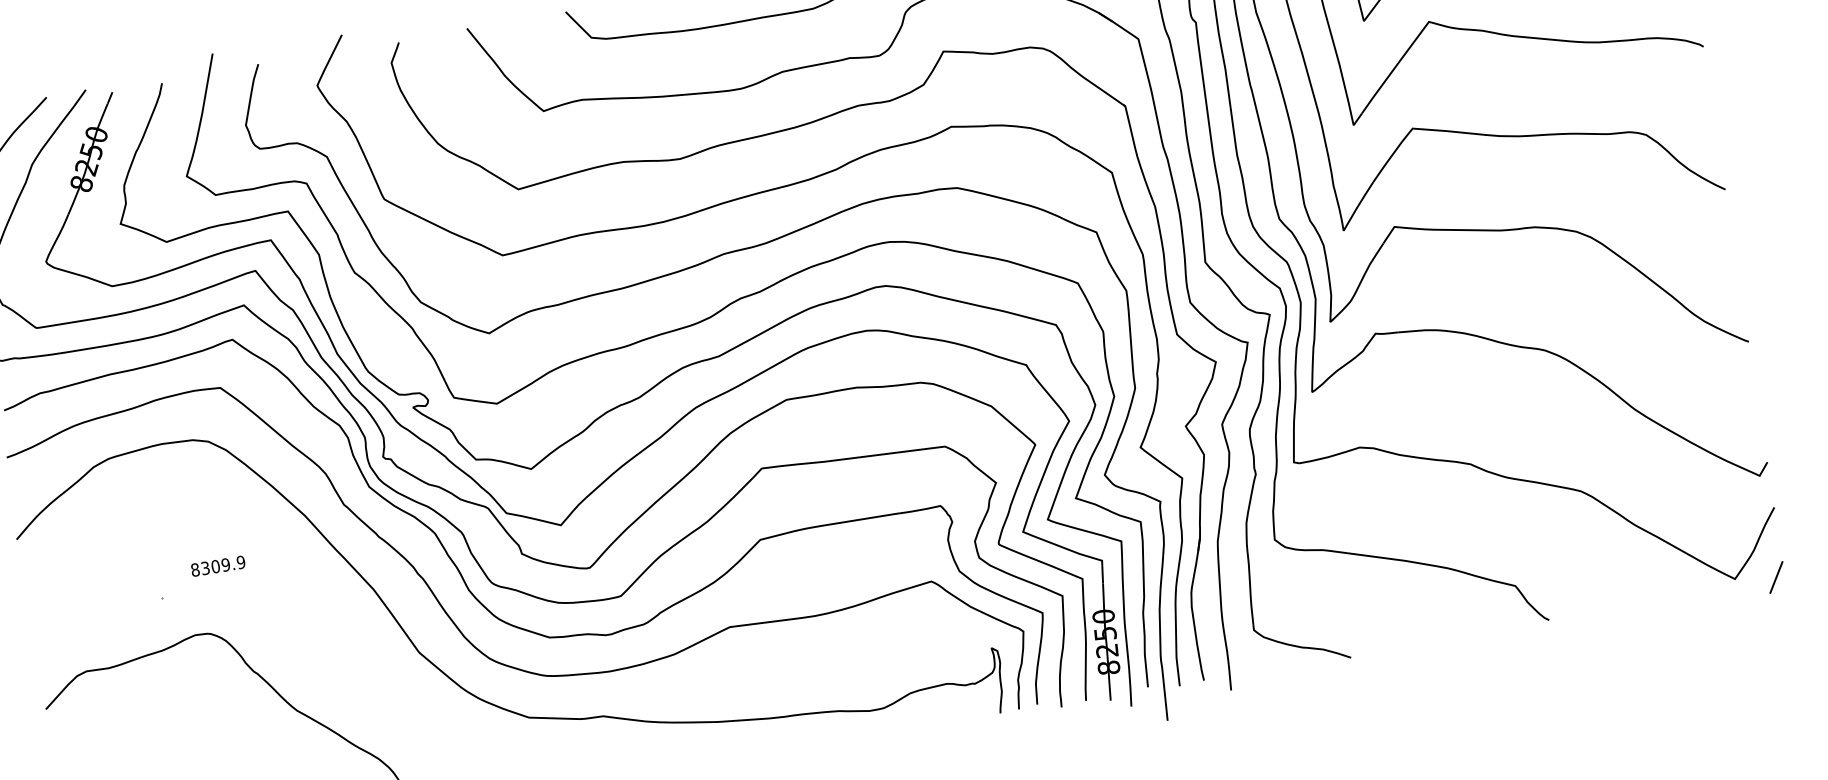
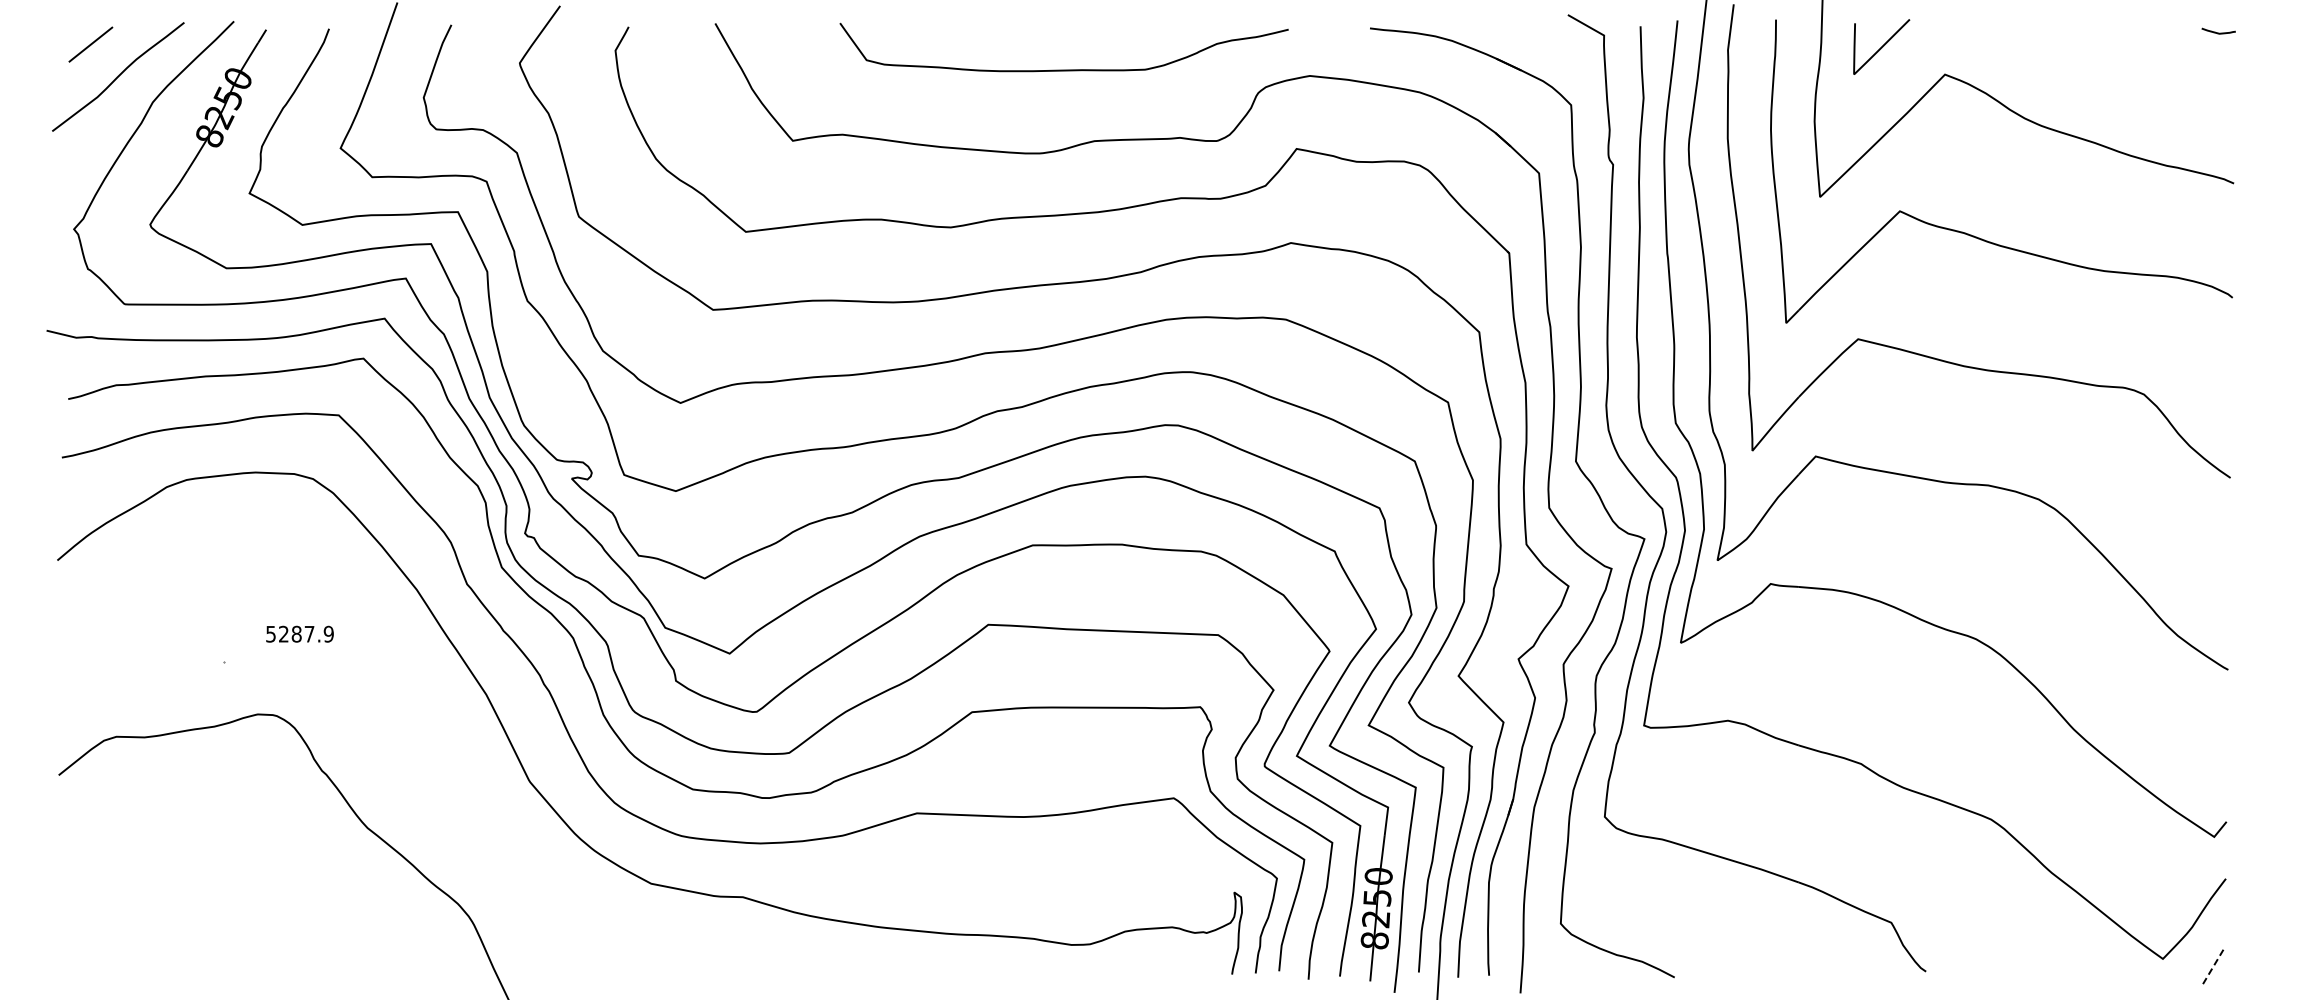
text: (210, 566) -> (290, 633), 8309.9 -> 5287.9
line: (1776, 577) -> (2214, 965), solid -> dashed

